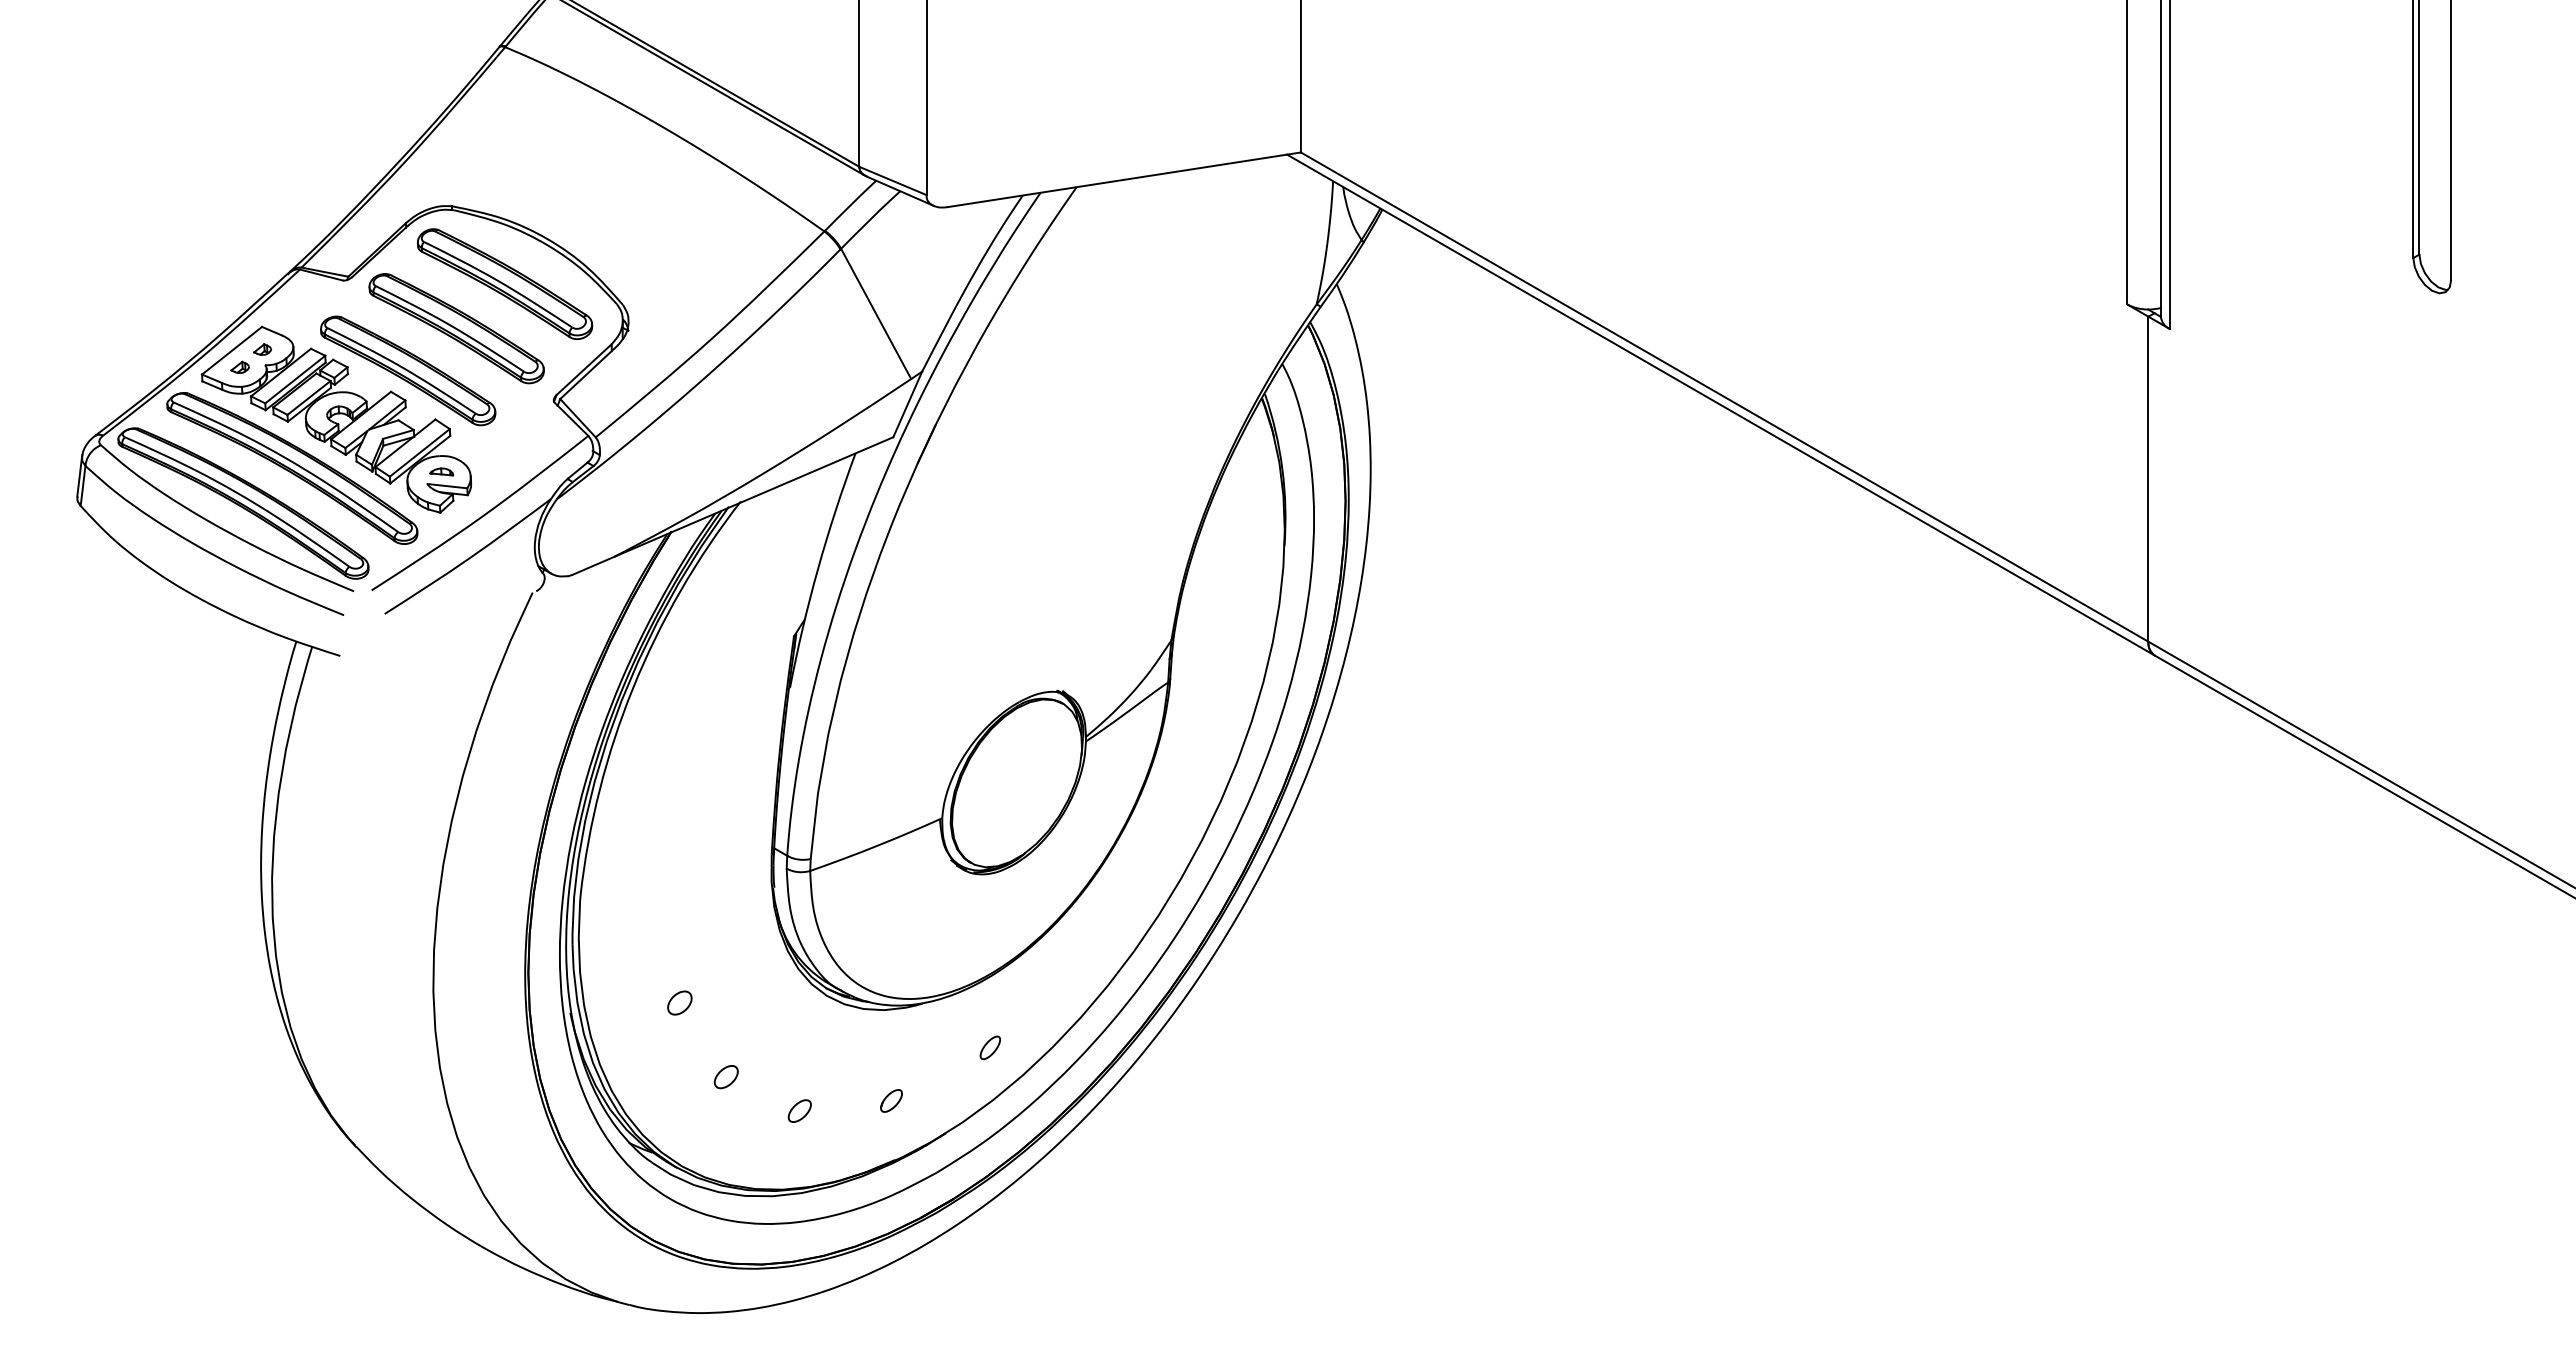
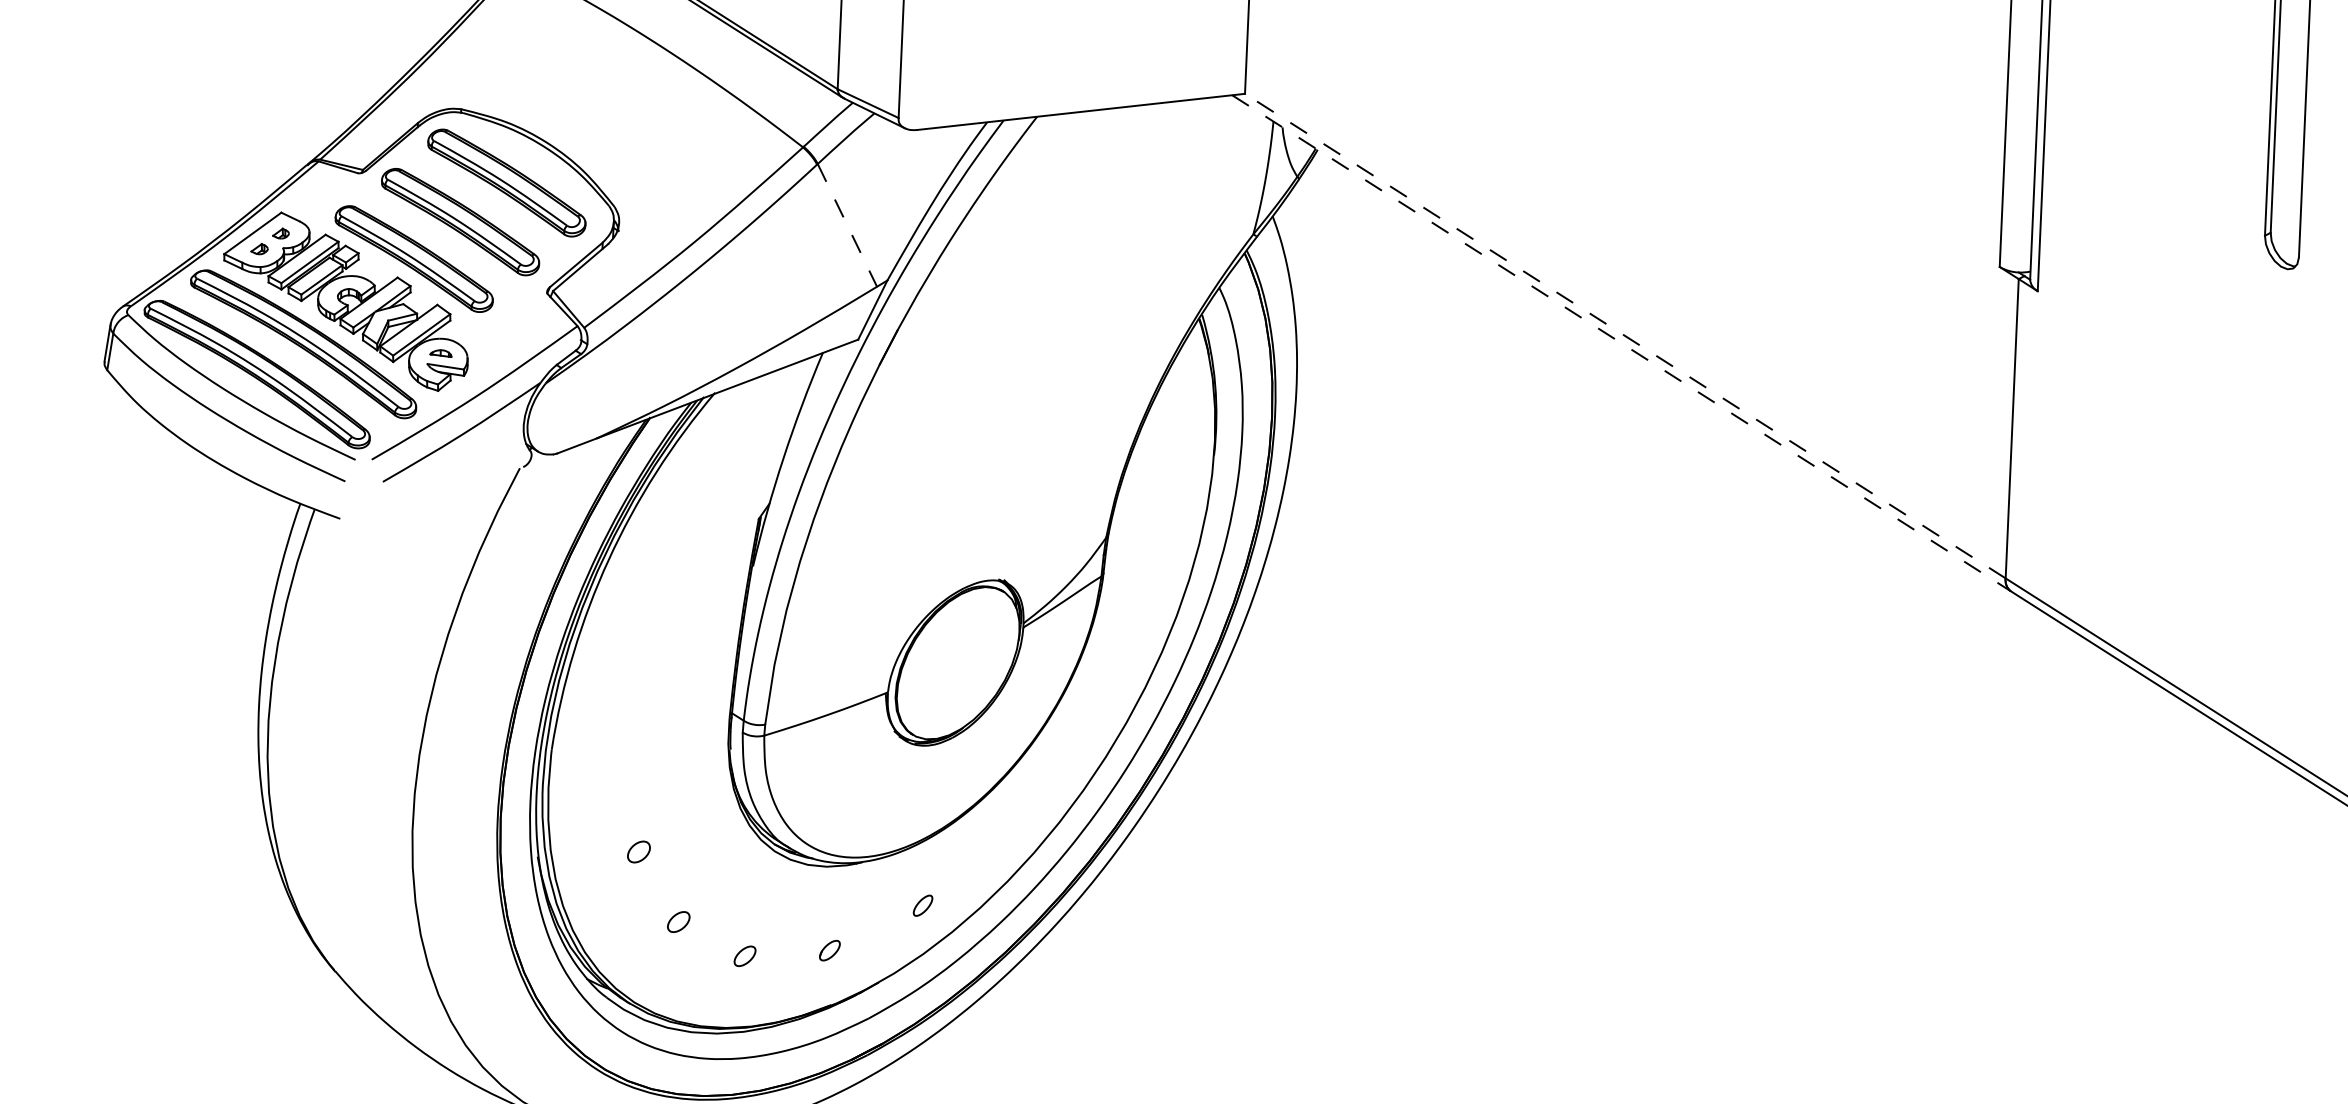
line: (876, 313) -> (847, 225), solid -> dashed
line: (1724, 396) -> (1625, 335), solid -> dashed
line: (1720, 405) -> (1621, 343), solid -> dashed

